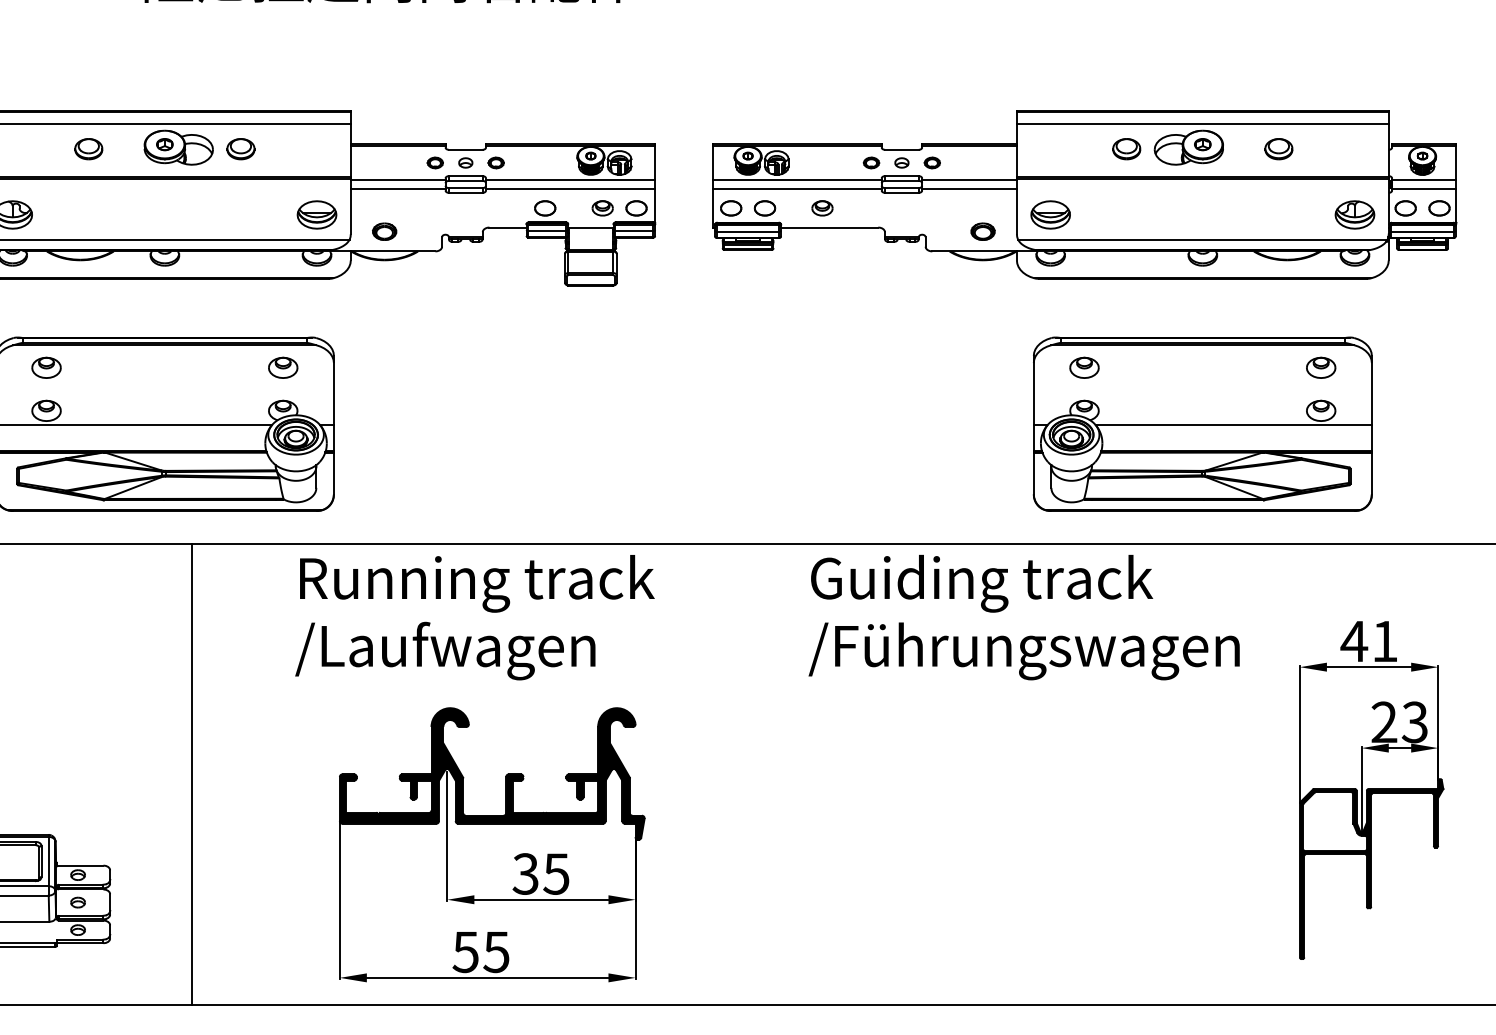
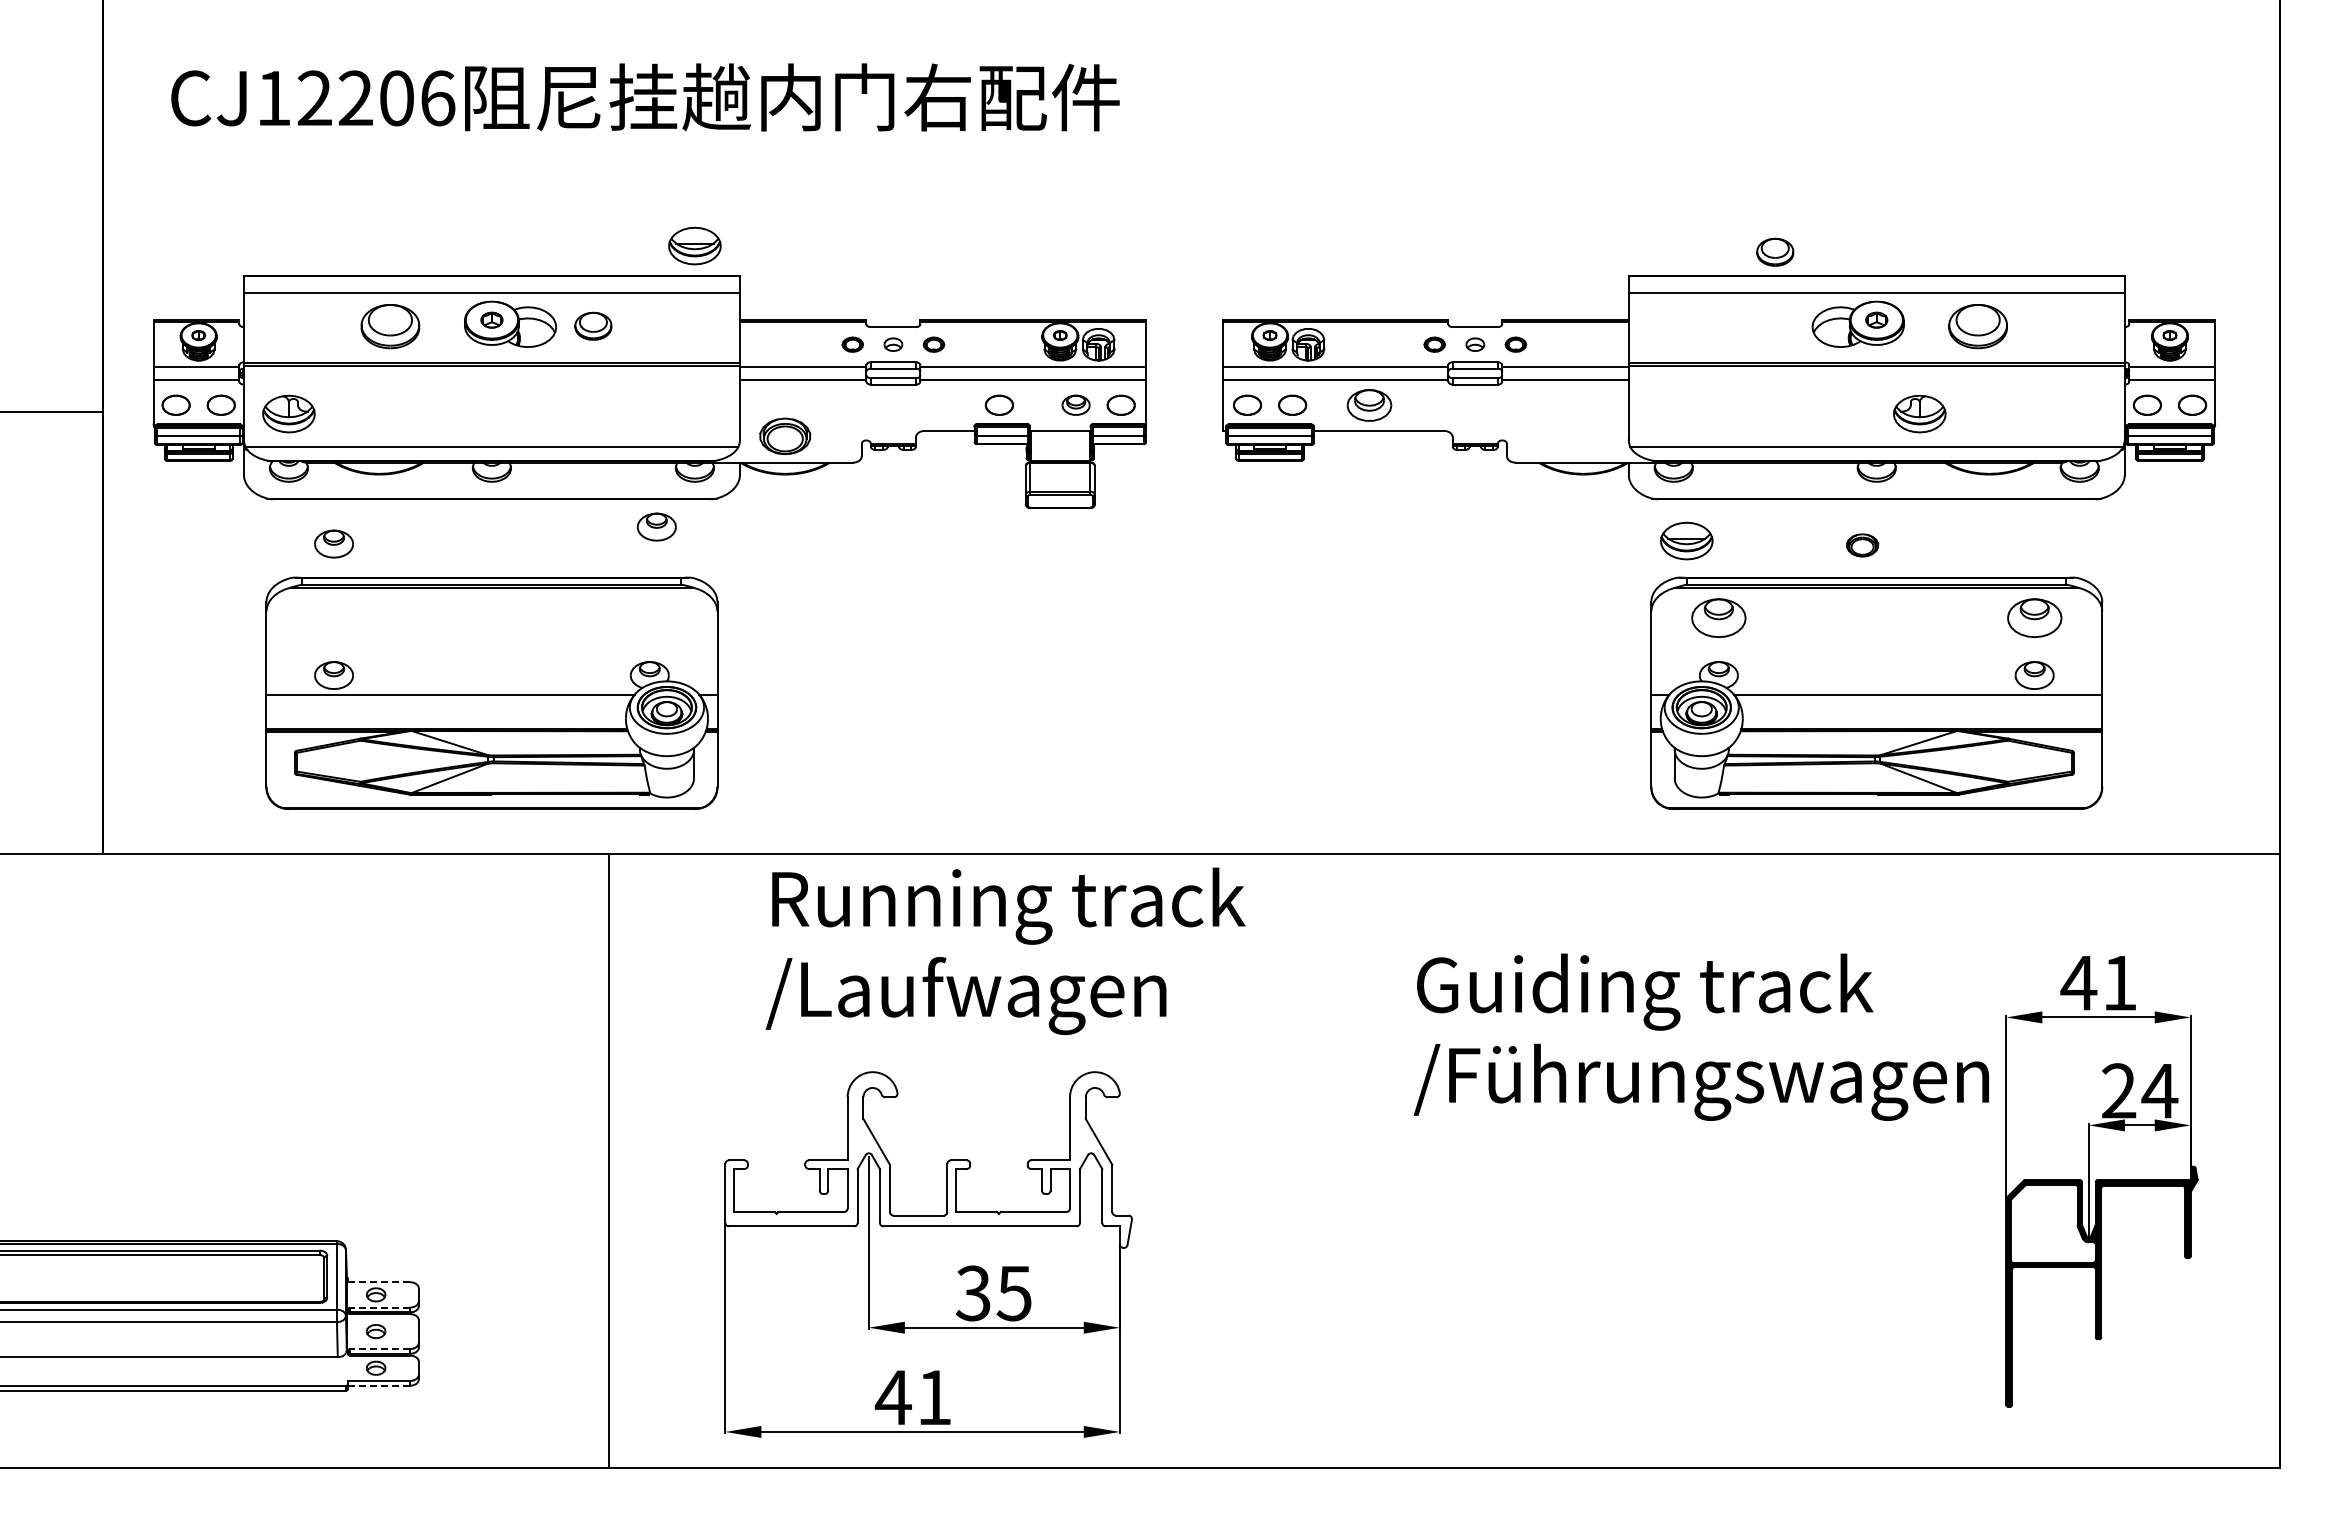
part: (88, 148) -> (390, 325), size x1.6
part: (1126, 148) -> (1775, 251), moved
part: (1279, 148) -> (1978, 325), size x1.6
part: (821, 207) -> (1368, 404), size x1.6
part: (316, 214) -> (694, 245), moved
part: (1050, 214) -> (1686, 540), moved
part: (1354, 214) -> (1919, 413), moved
part: (384, 231) -> (784, 436), size x1.6
part: (983, 231) -> (1862, 545), moved
part: (46, 367) -> (333, 543), moved
part: (282, 367) -> (656, 526), moved
part: (1084, 367) -> (1718, 617), size x1.4
part: (1321, 367) -> (2034, 617), size x1.4
text: (474, 617) -> (1005, 951), moved
text: (1023, 617) -> (1700, 1036), moved
text: (1414, 722) -> (2159, 1091), 23 -> 24
fill: (492, 773) -> (928, 1159), removed
line: (192, 774) -> (609, 1160), moved
line: (80, 865) -> (379, 1282), solid -> dashed
line: (81, 884) -> (380, 1307), solid -> dashed
line: (81, 916) -> (380, 1349), solid -> dashed
line: (80, 943) -> (379, 1385), solid -> dashed
text: (480, 952) -> (912, 1397), 55 -> 41

